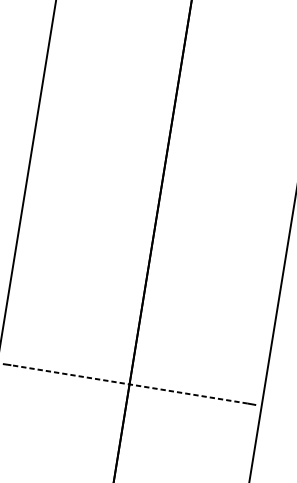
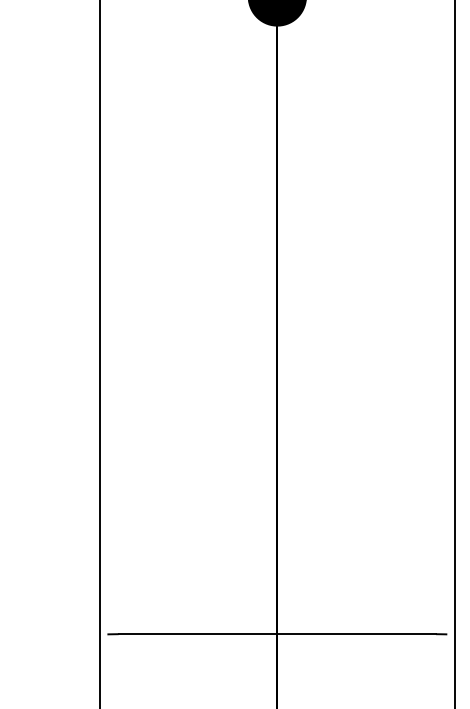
line: (129, 384) -> (277, 634), dashed -> solid

